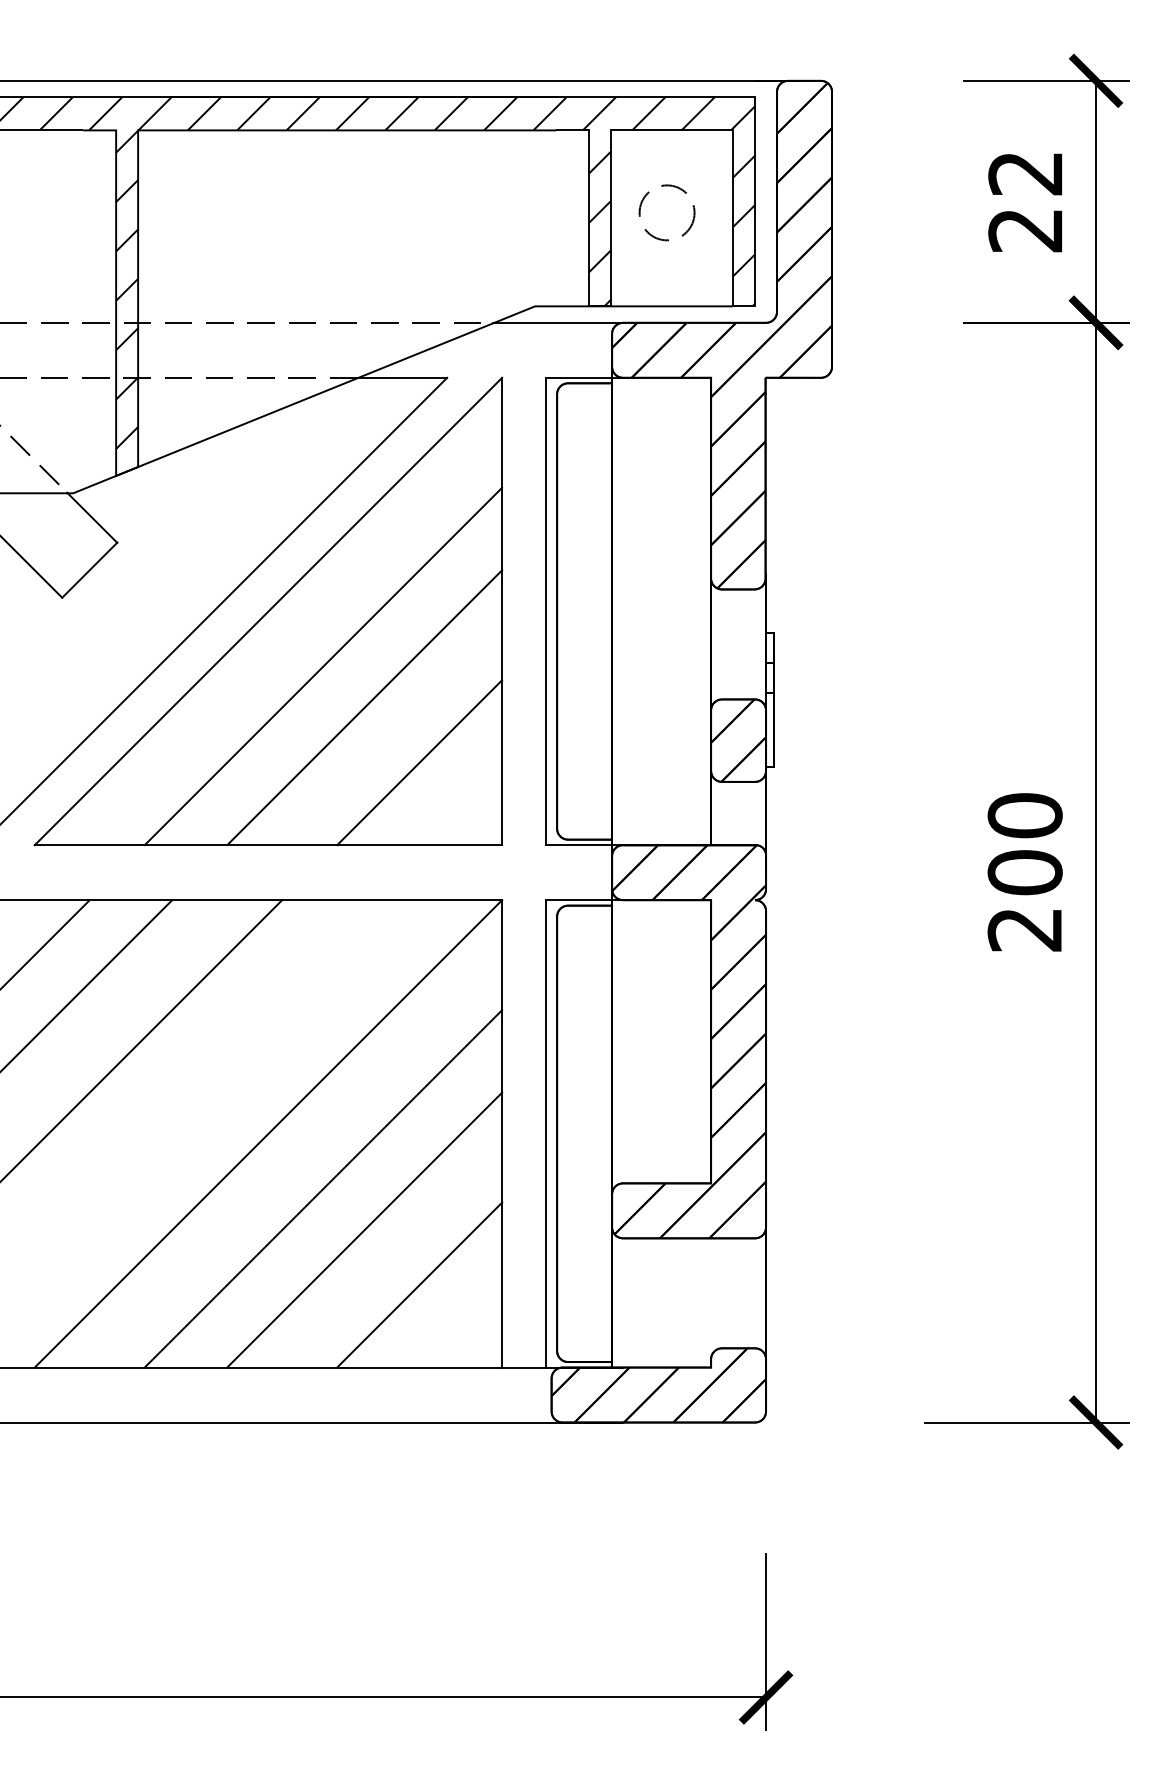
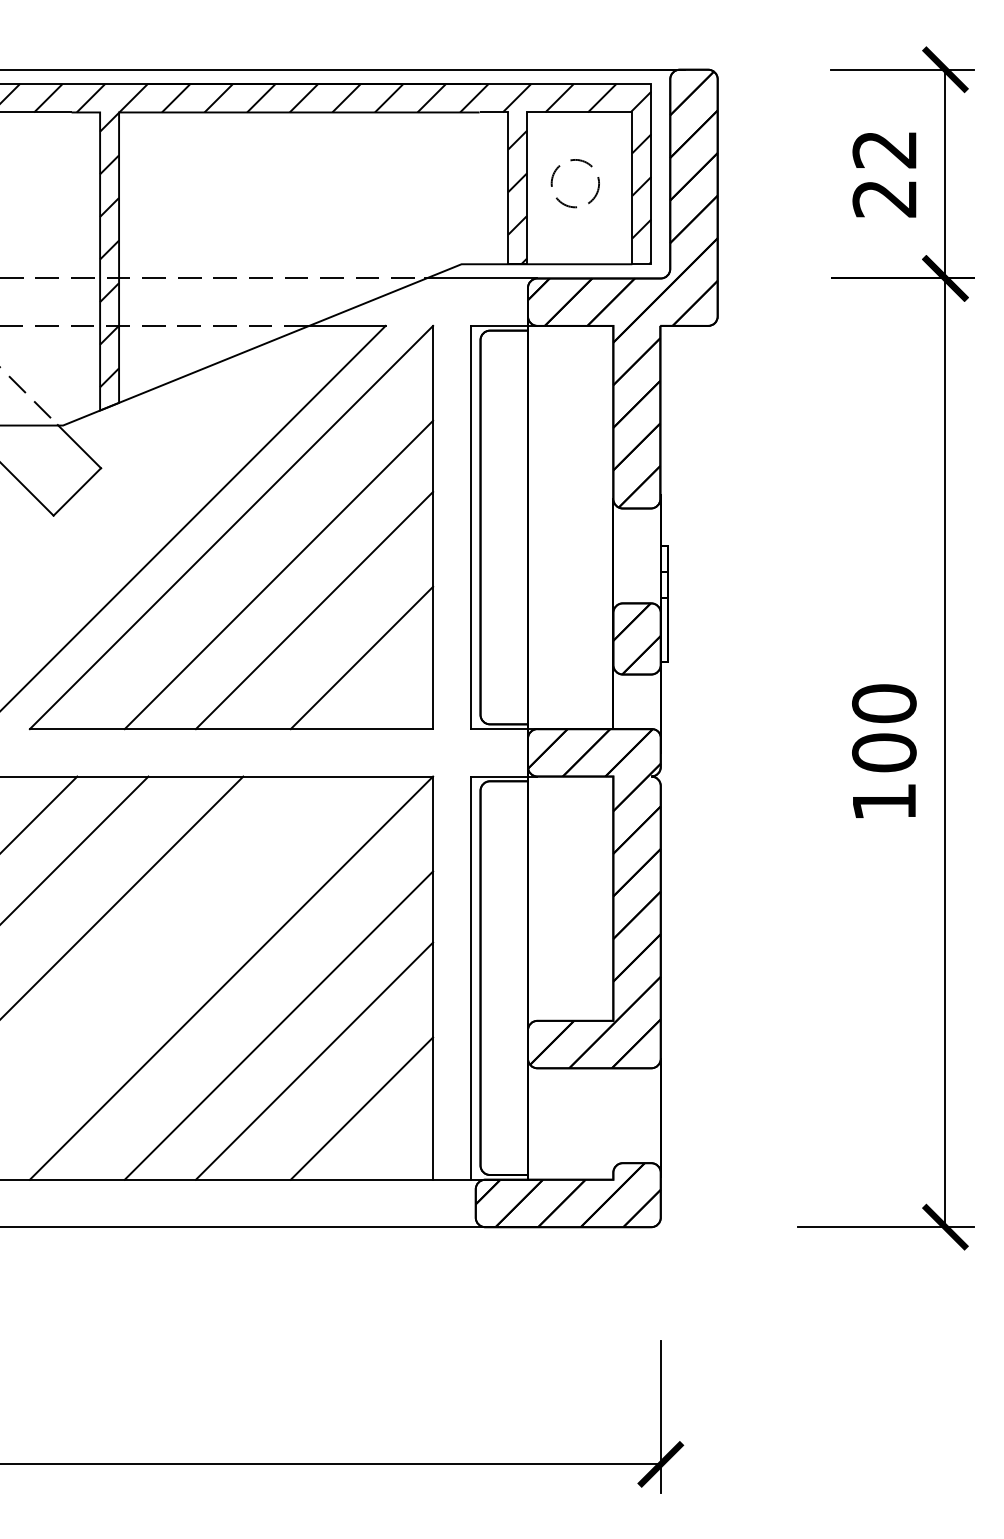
text: (1024, 930) -> (883, 802), 200 -> 100

